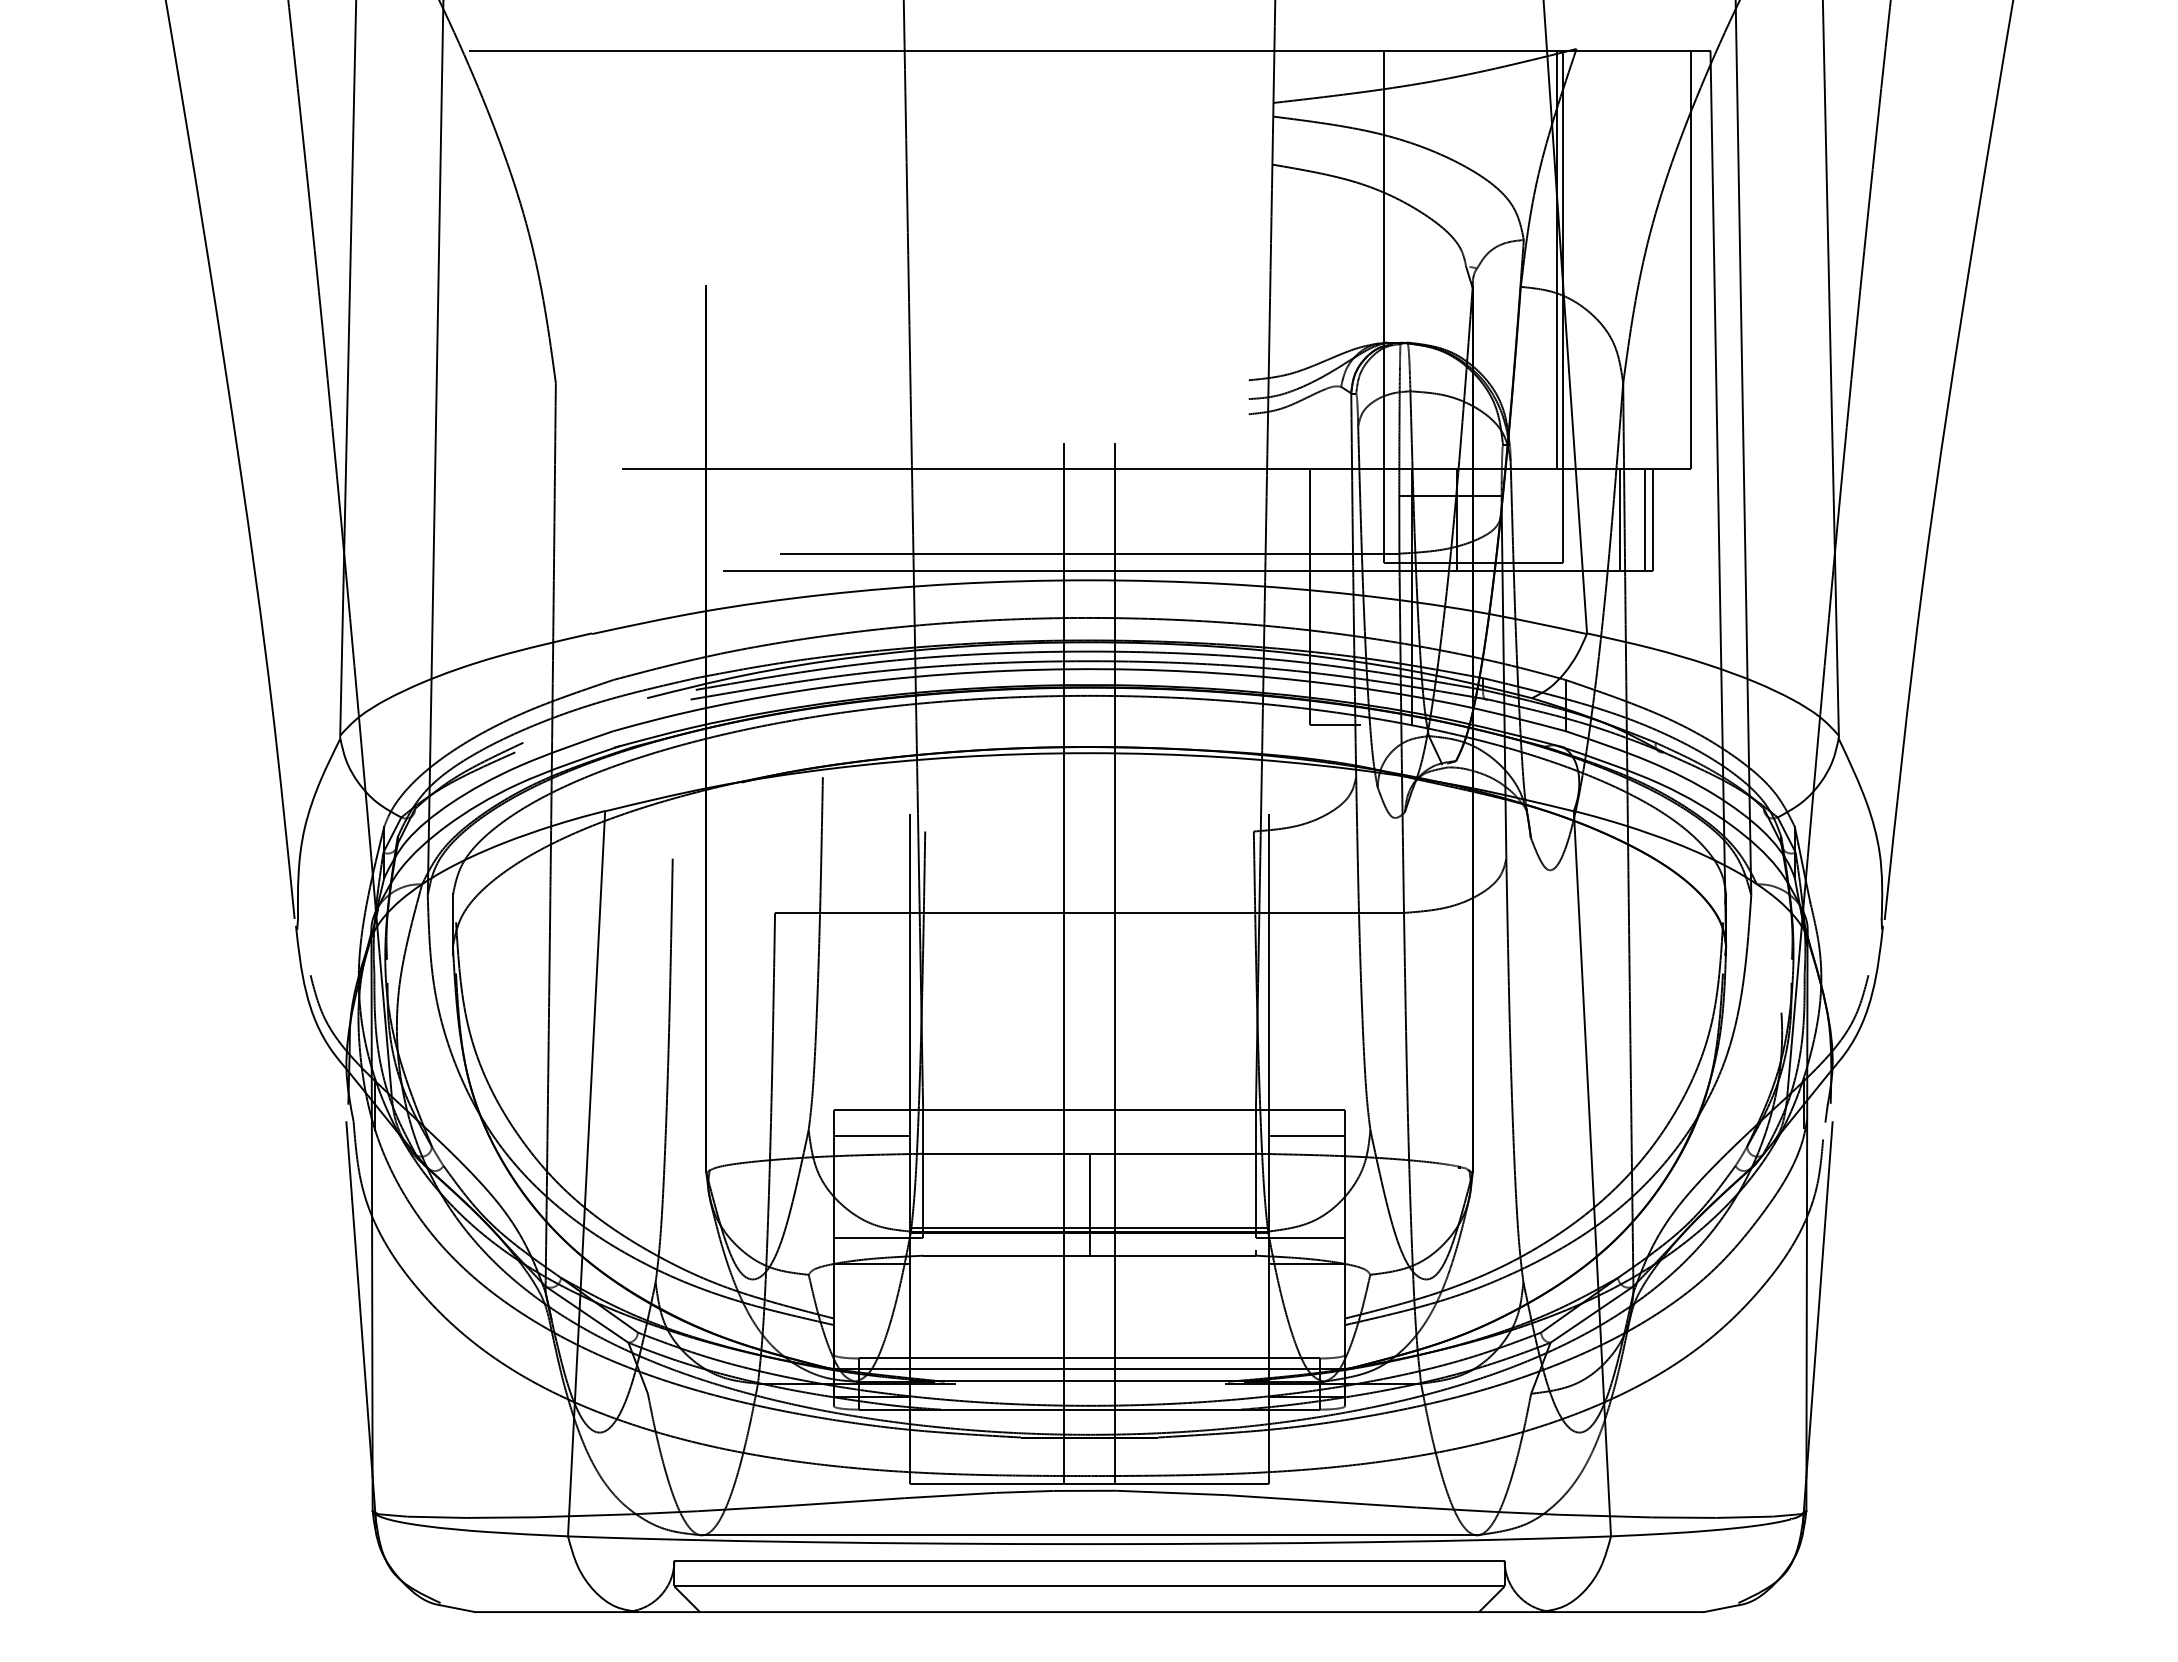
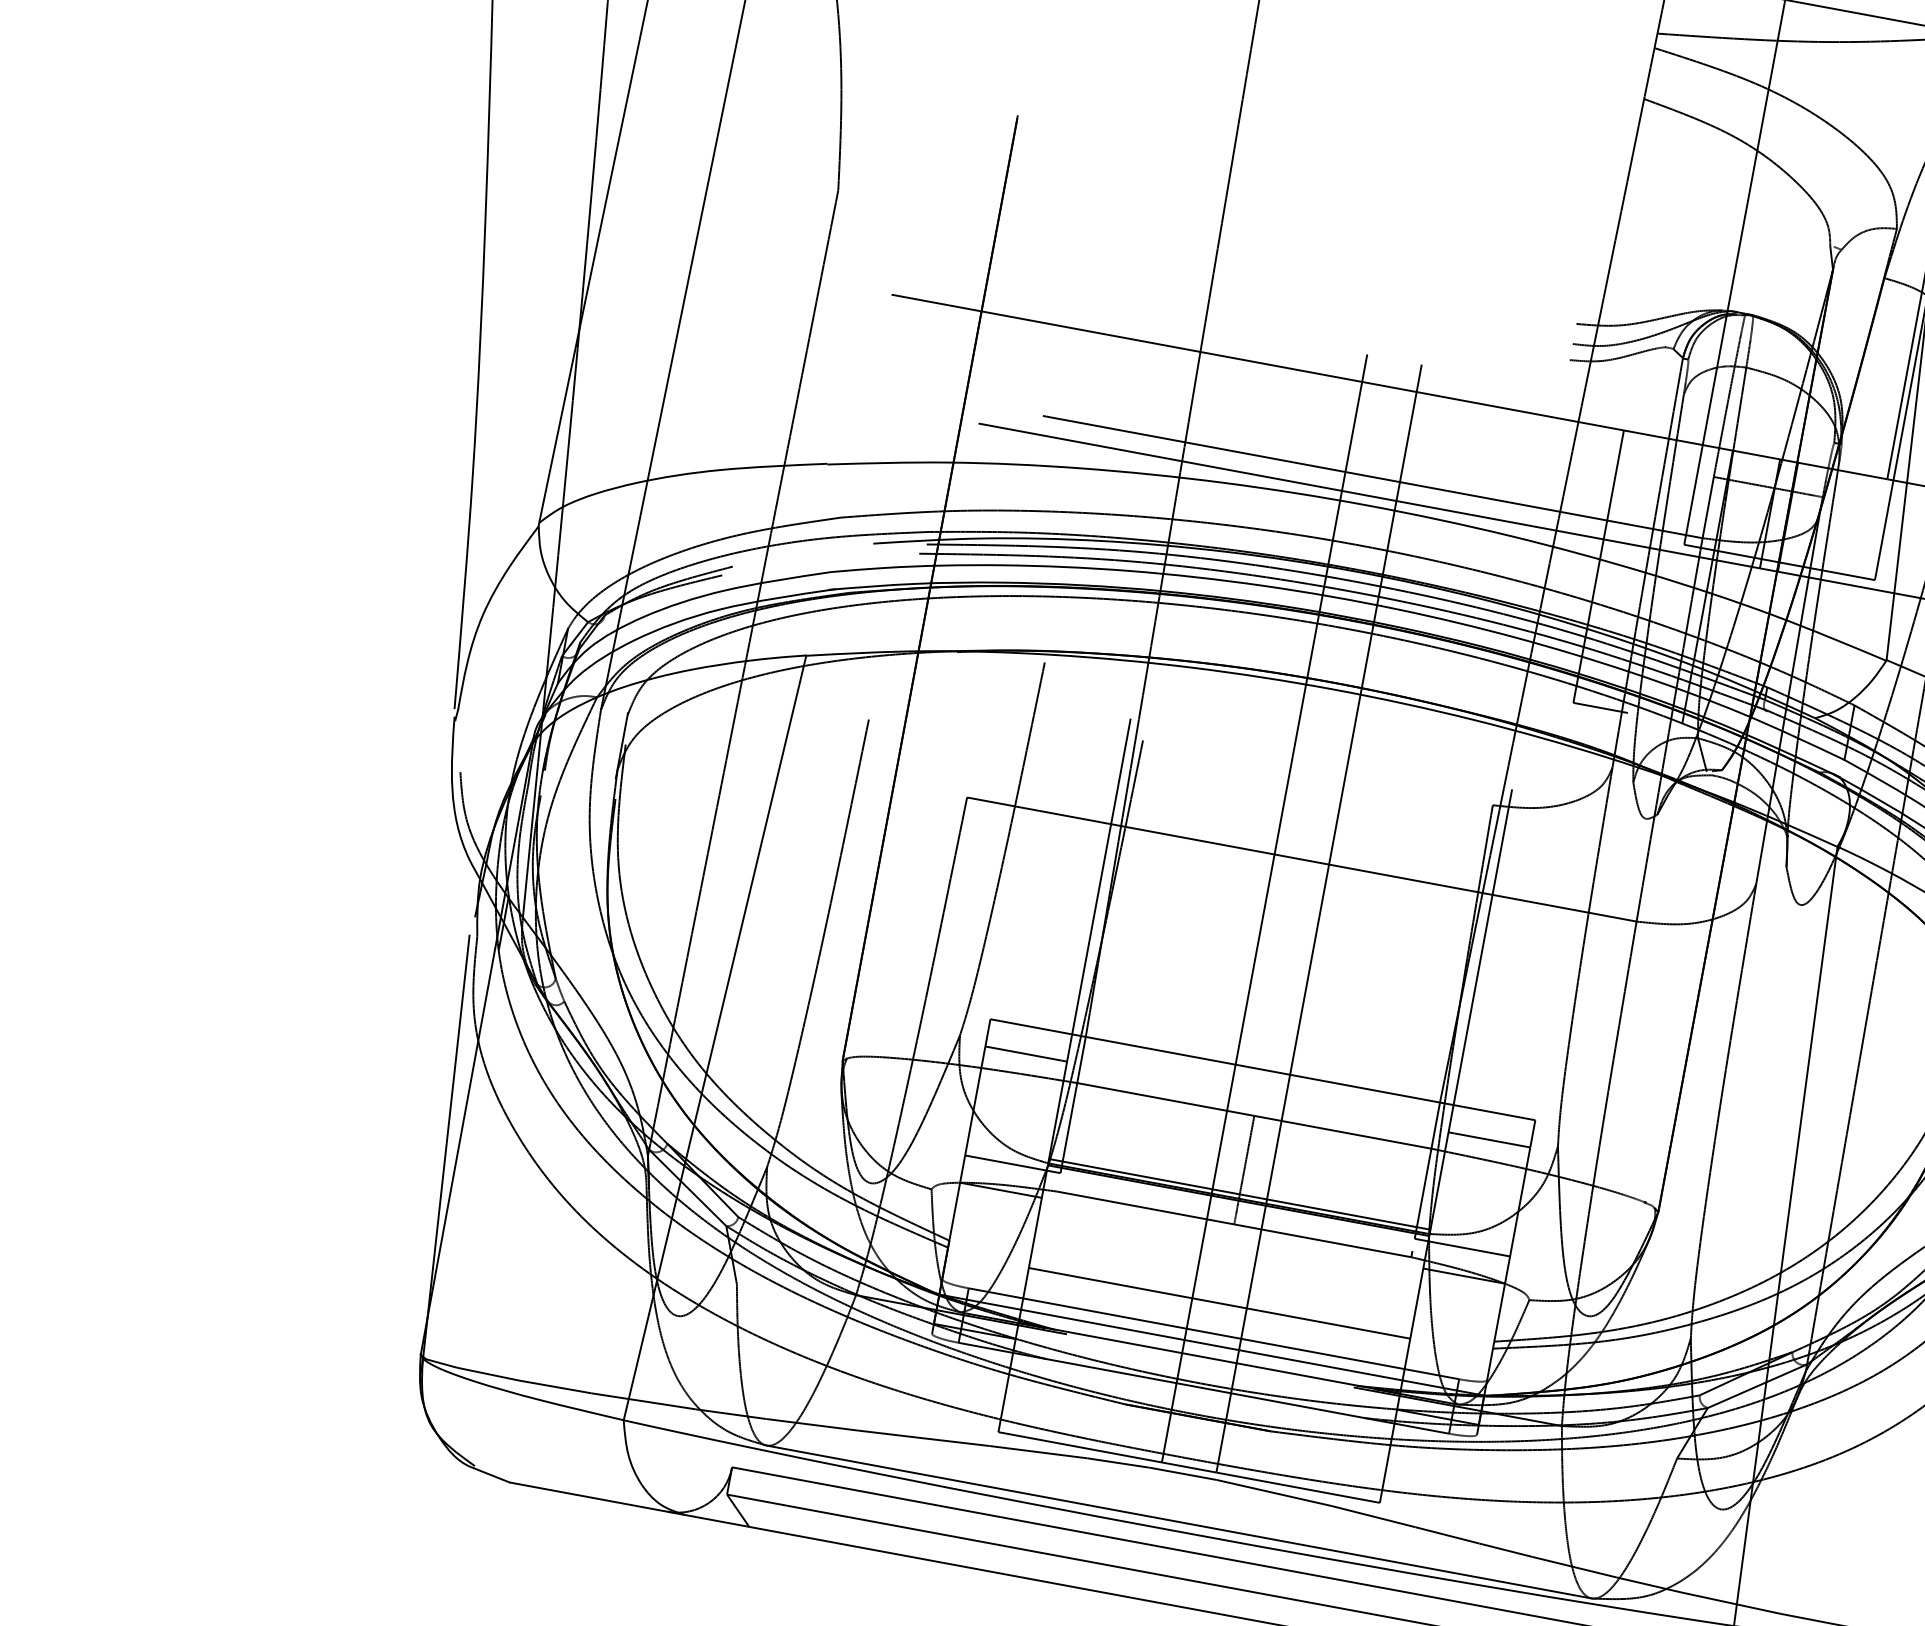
line: (1089, 1329) -> (1219, 1302), added

